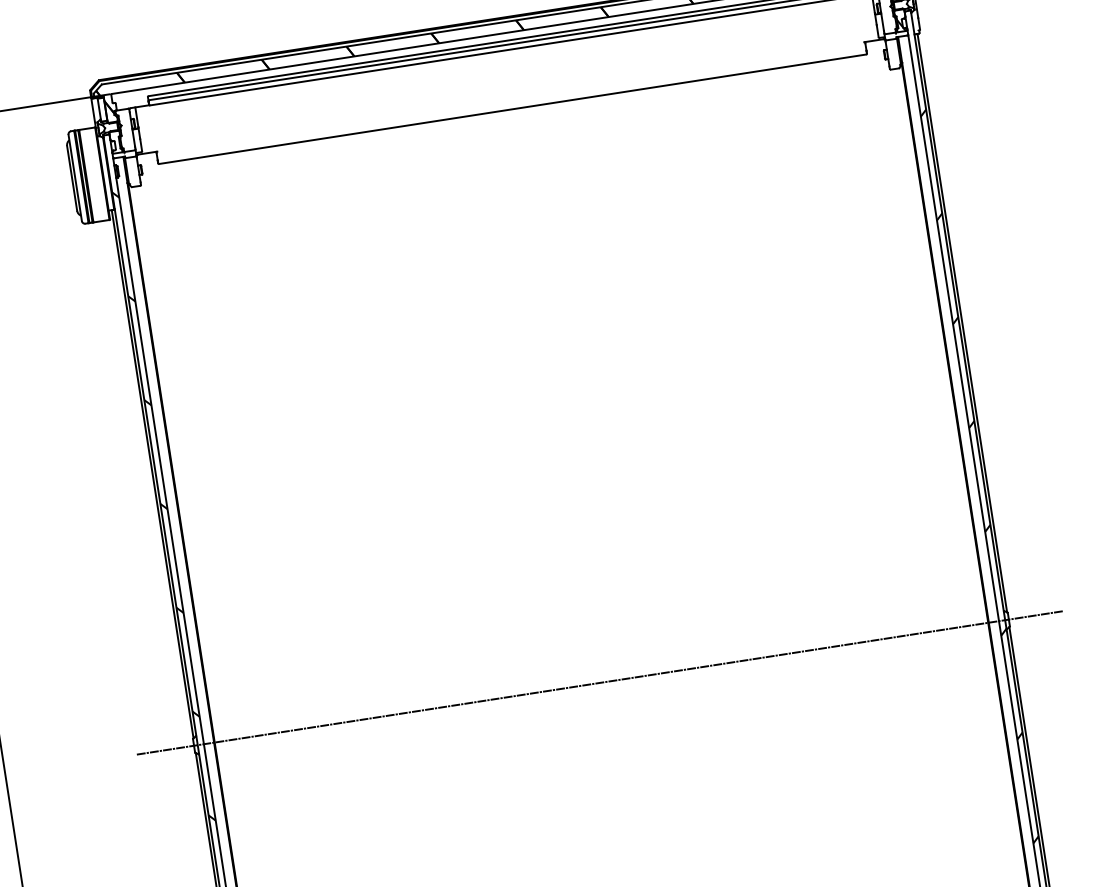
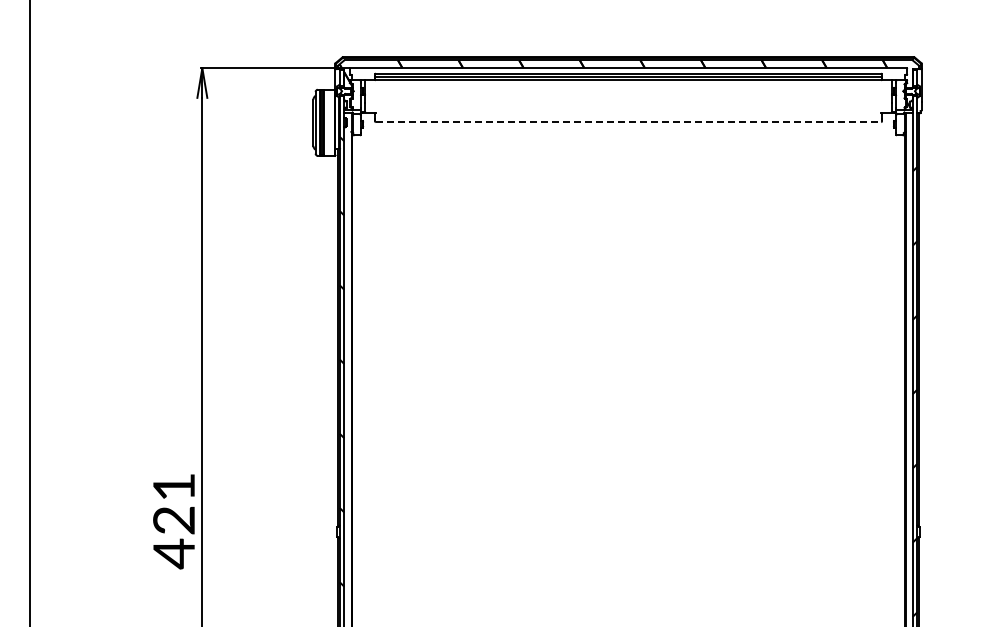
line: (512, 109) -> (628, 122), solid -> dashed
line: (600, 683) -> (627, 532), removed

